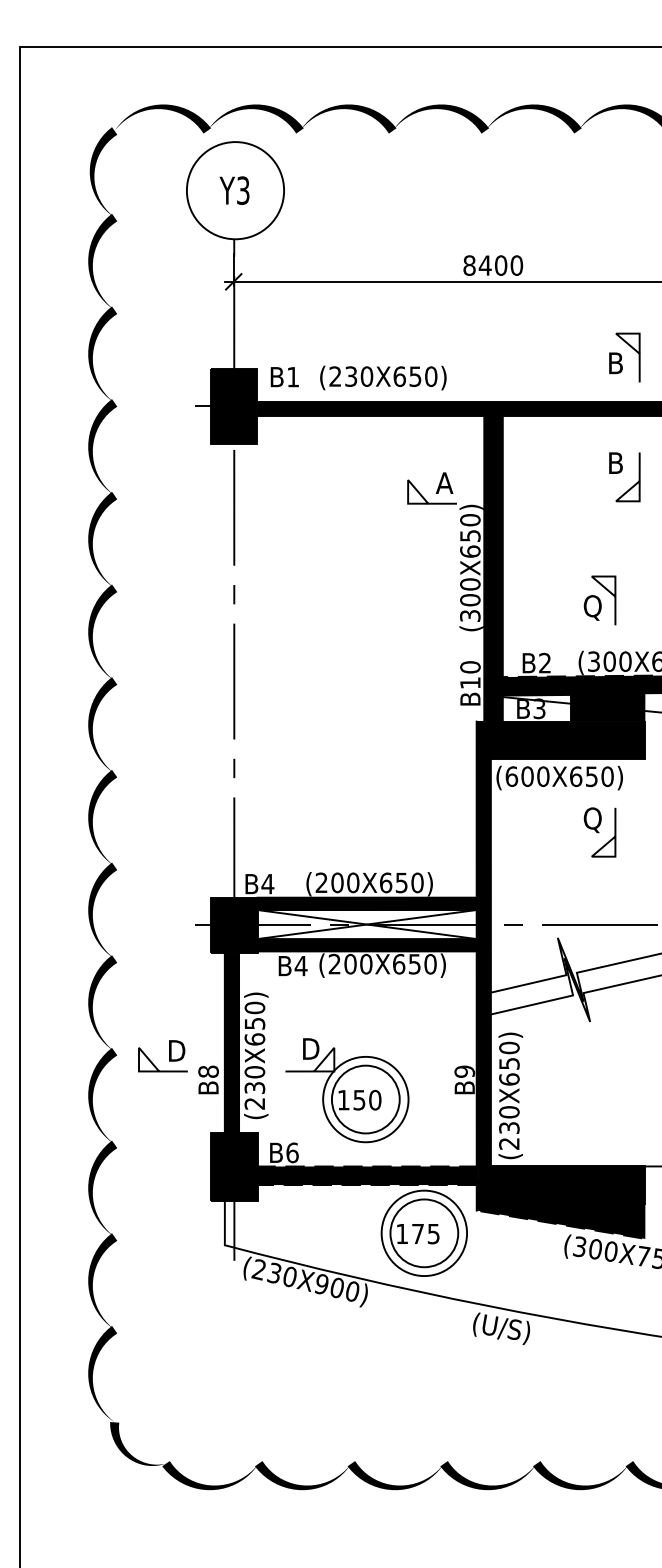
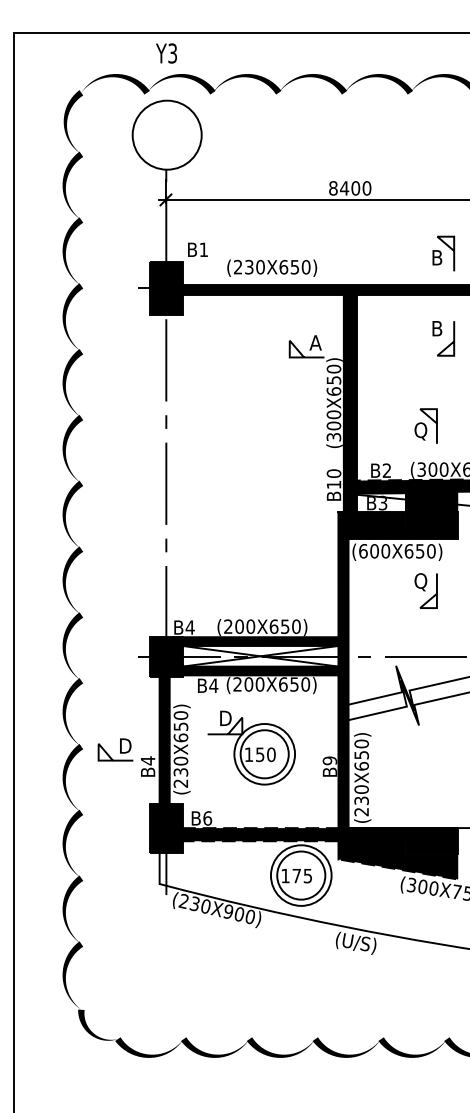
text: (234, 190) -> (166, 53), moved
text: (284, 377) -> (197, 250), moved
text: (208, 1071) -> (148, 760), B8 -> B4
part: (347, 1090) -> (251, 747), moved

